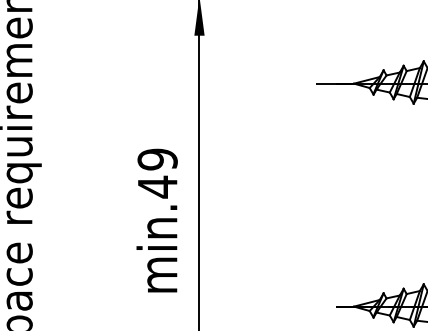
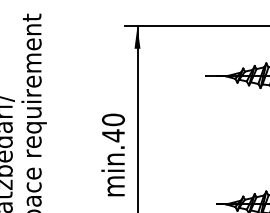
text: (157, 158) -> (113, 119), min.49 -> min.40

